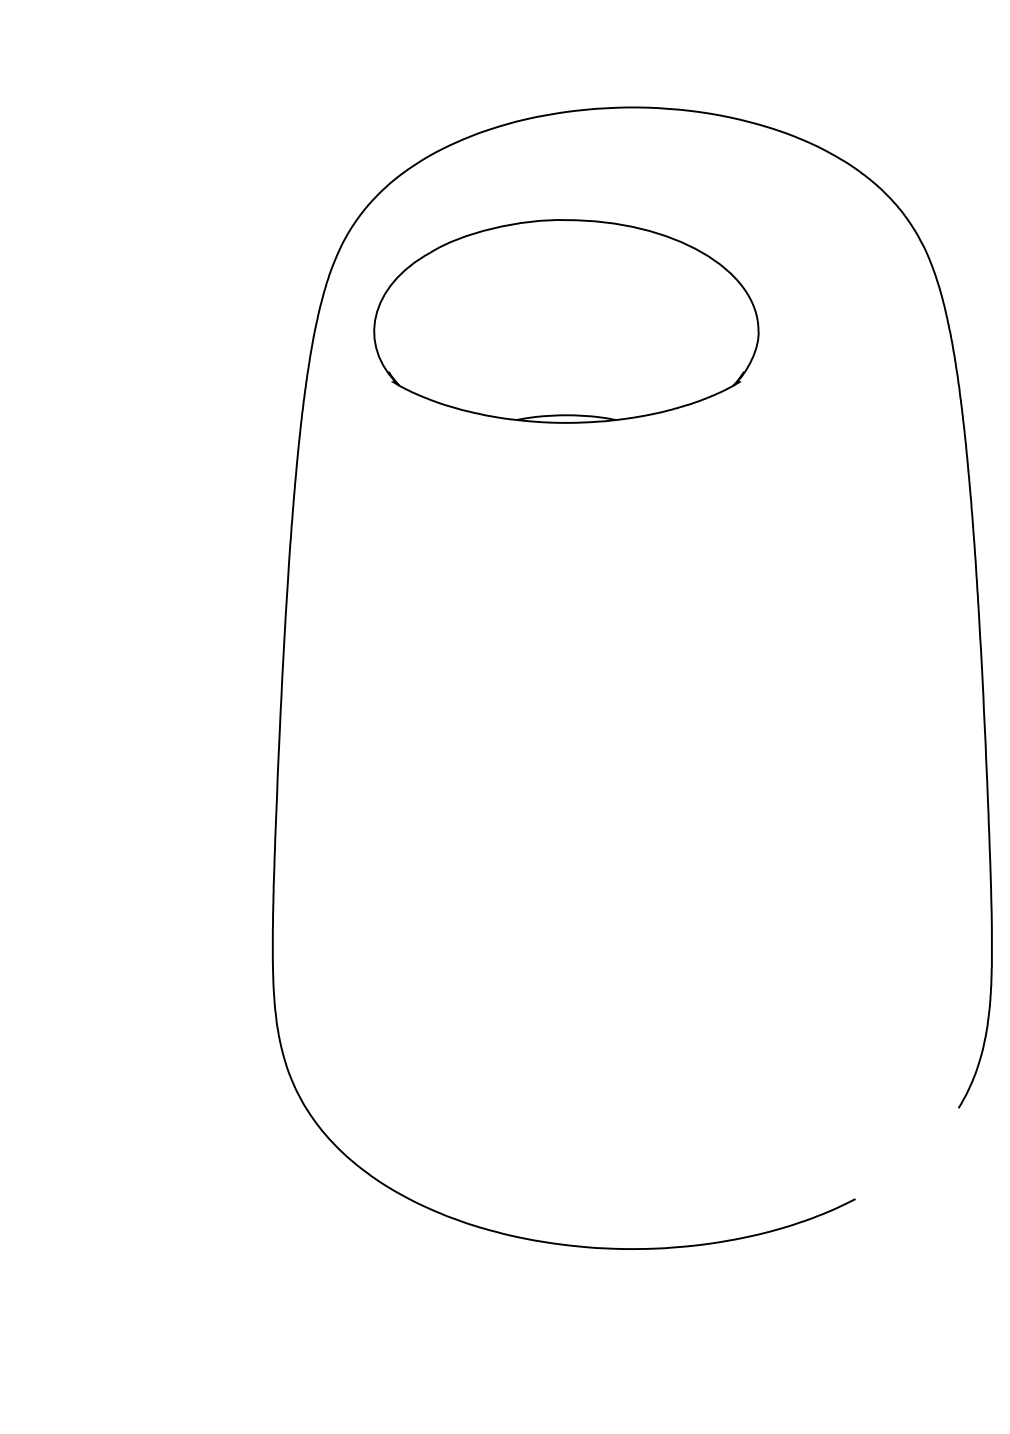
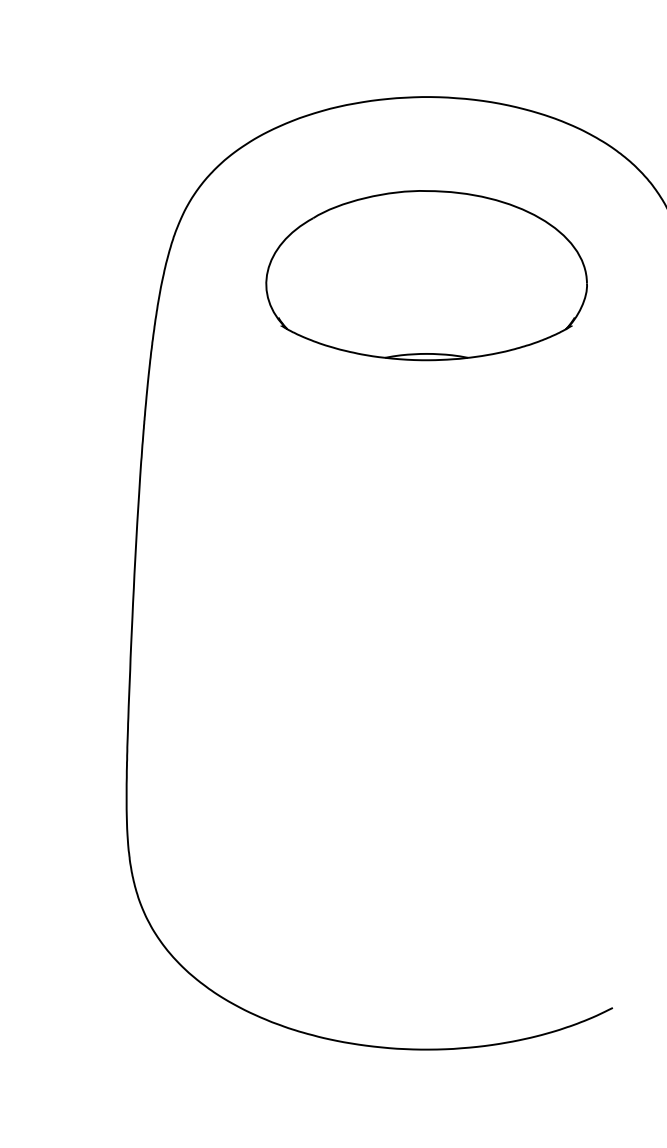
part: (566, 321) -> (426, 275), moved

